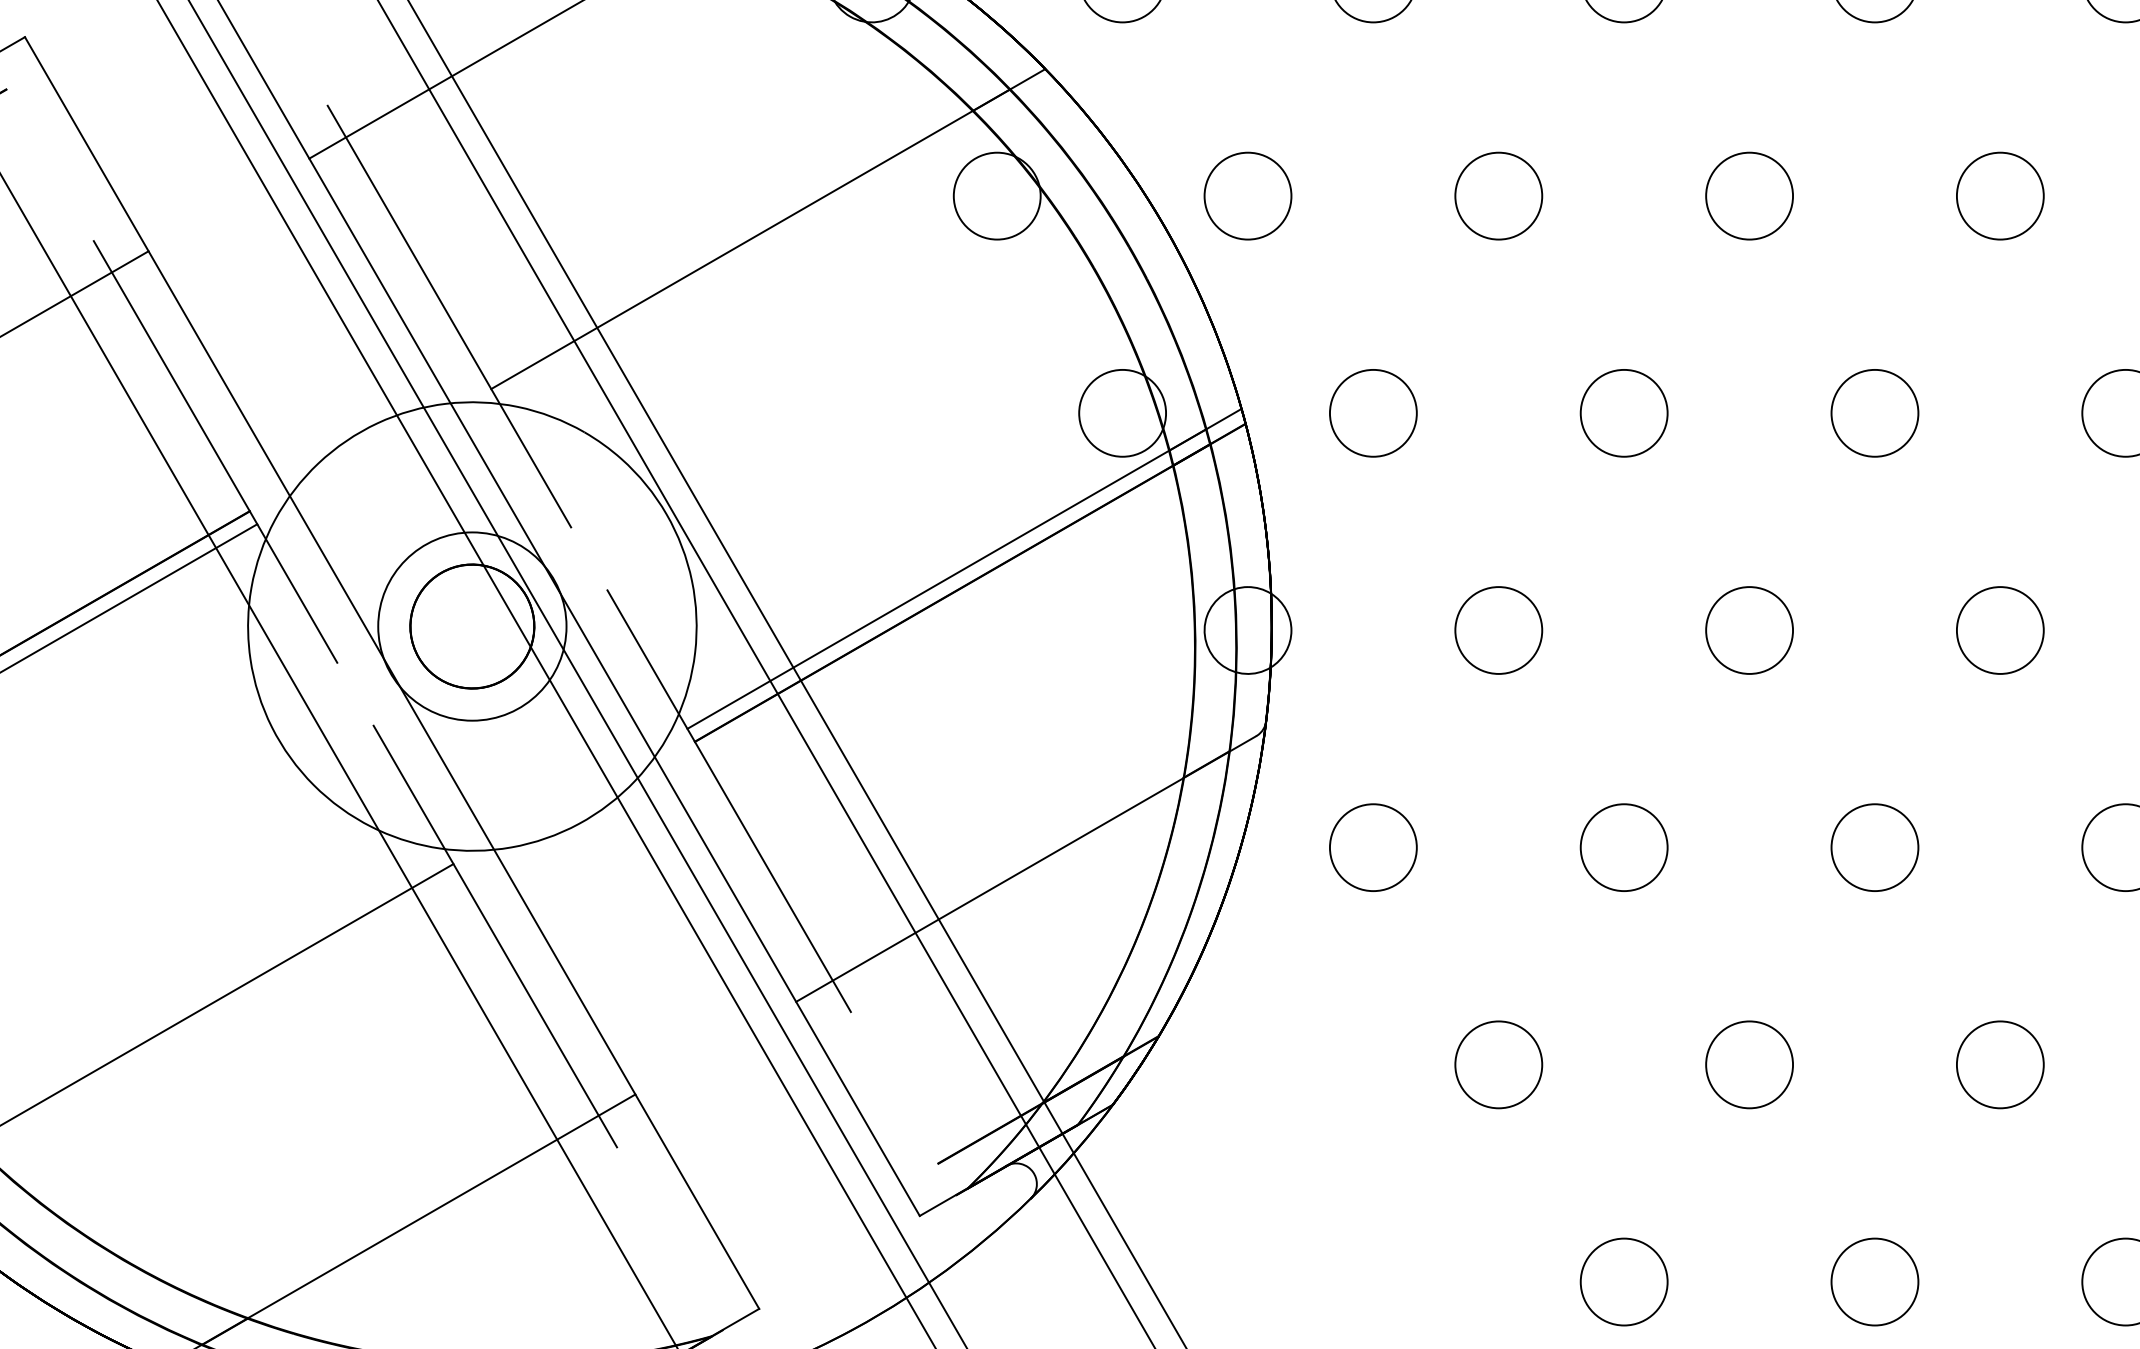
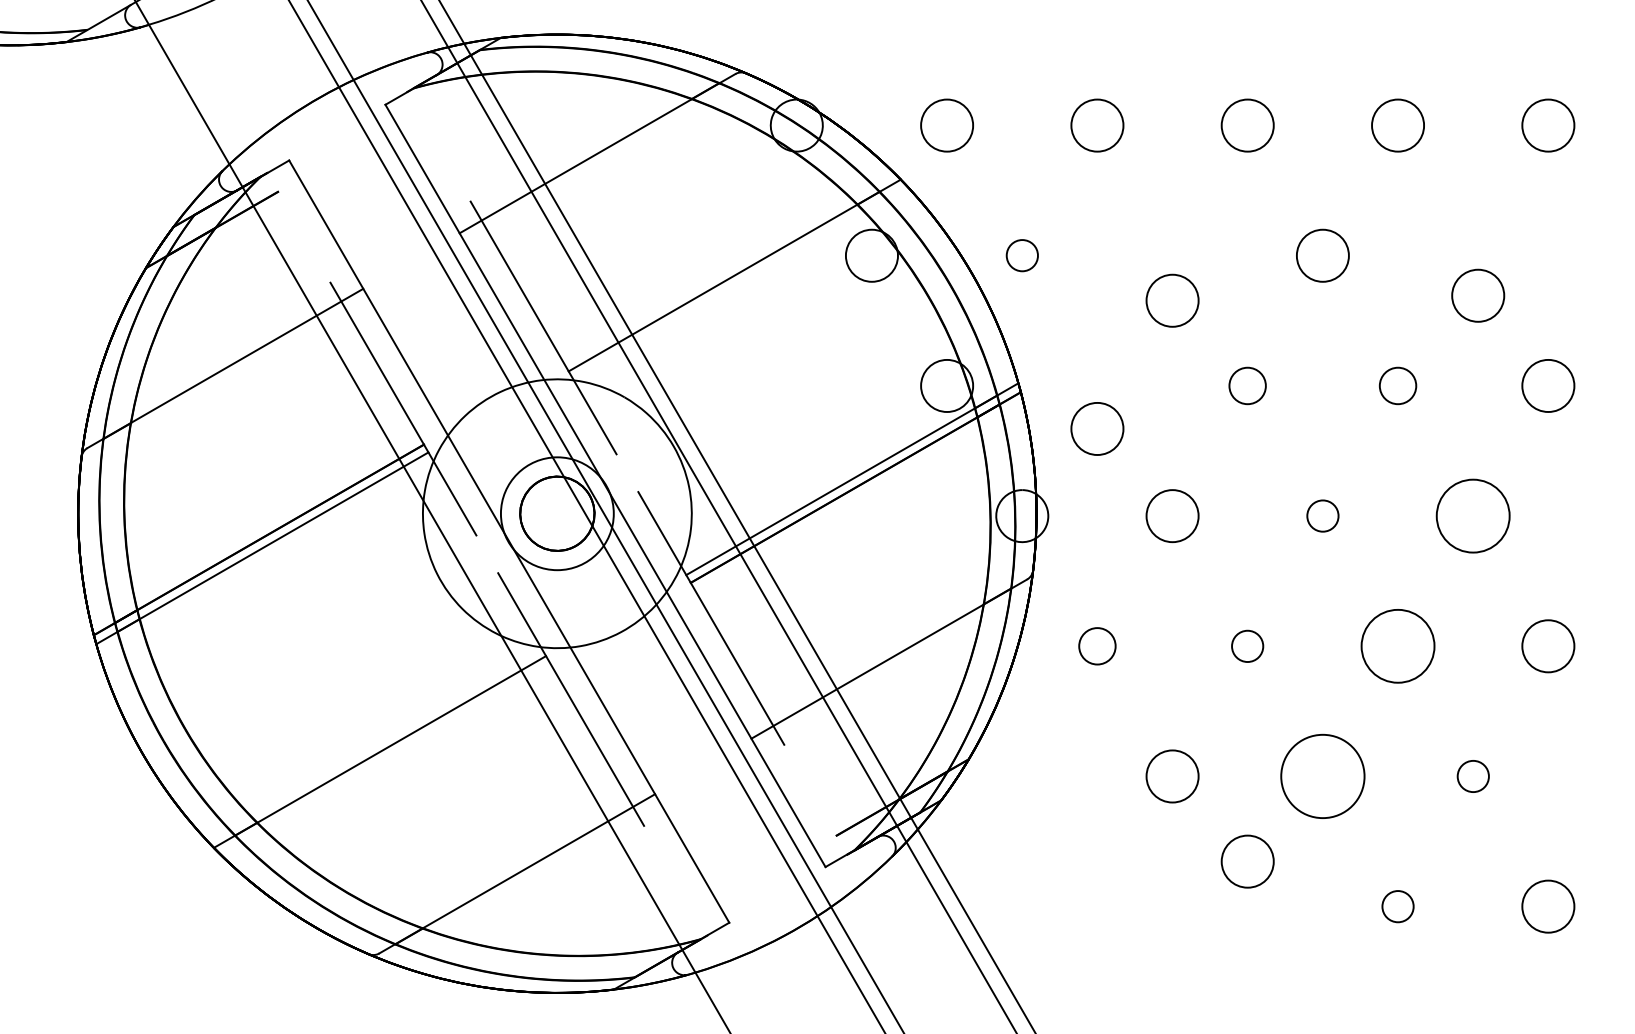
circle: (1248, 195) -> (1022, 255), size x0.6
circle: (1498, 195) -> (1172, 300), moved
circle: (2000, 195) -> (1478, 295), moved
circle: (1373, 412) -> (1097, 428), moved
circle: (1623, 412) -> (1247, 385), size x0.7
circle: (1874, 412) -> (1397, 385), size x0.7
circle: (1748, 629) -> (1322, 515), size x0.6
circle: (2000, 631) -> (1473, 516), size x1.4
circle: (1373, 848) -> (1097, 646), size x0.7
circle: (1623, 848) -> (1247, 646), size x0.6
circle: (1875, 848) -> (1398, 646), size x1.4
circle: (1748, 1064) -> (1322, 776), size x1.6
circle: (2000, 1064) -> (1473, 776), size x0.6
circle: (1623, 1281) -> (1247, 861), moved
circle: (1875, 1281) -> (1398, 906), size x0.6

